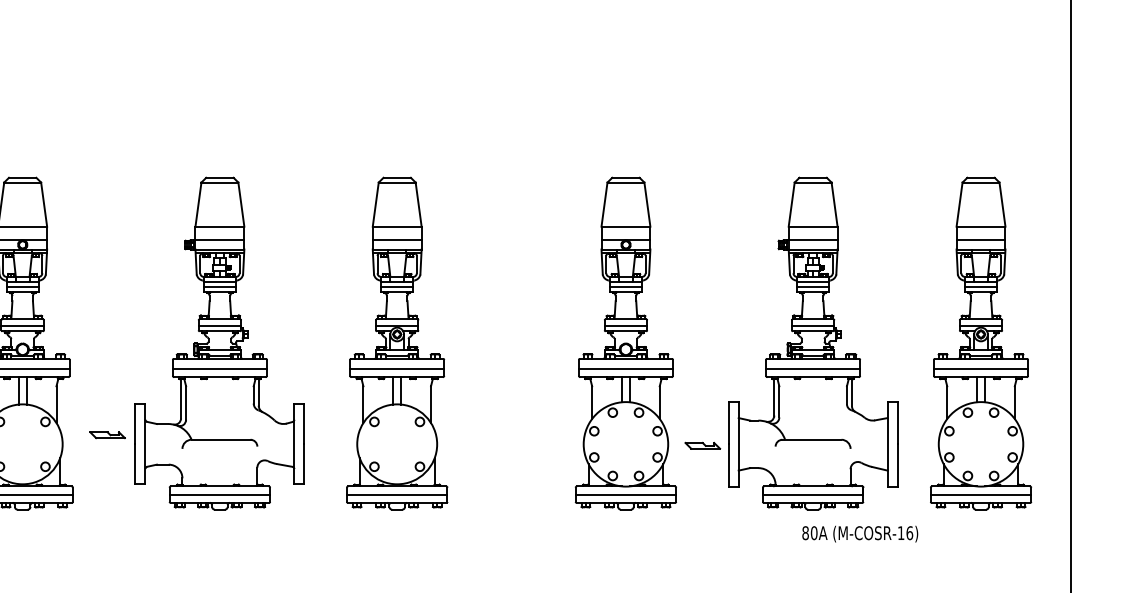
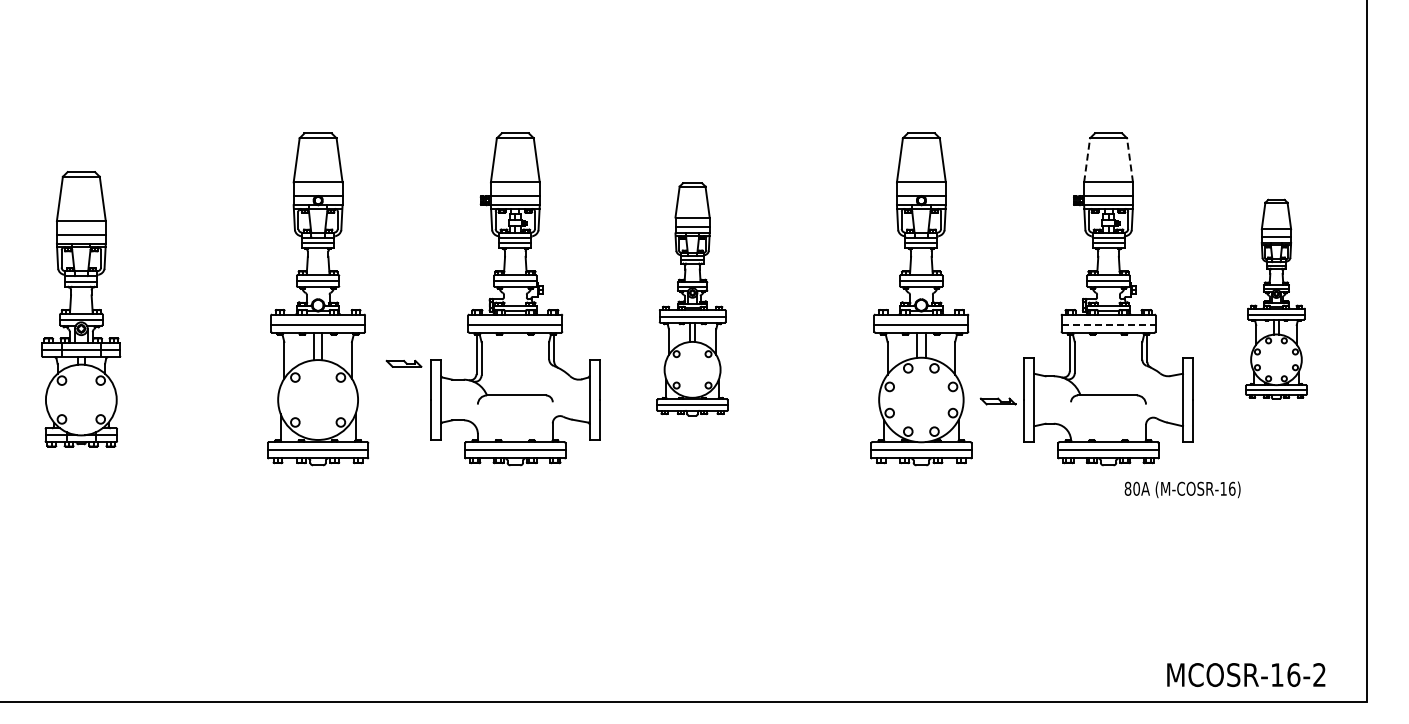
line: (792, 203) -> (1087, 159), solid -> dashed
line: (834, 203) -> (1129, 159), solid -> dashed
part: (397, 343) -> (692, 299), size x0.7
part: (981, 343) -> (1276, 299), size x0.6
line: (814, 368) -> (1109, 324), solid -> dashed
part: (107, 434) -> (403, 363), moved
text: (860, 533) -> (1182, 489), moved

